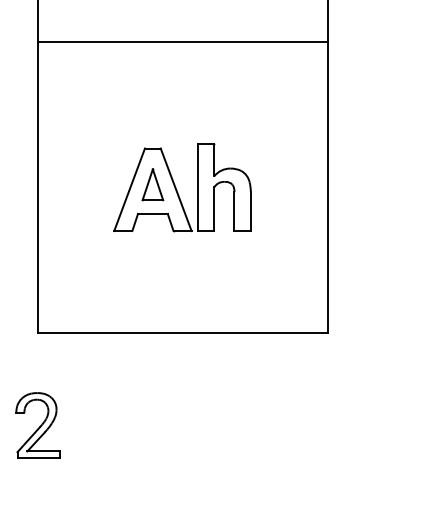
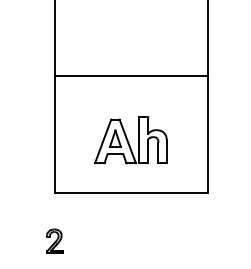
line: (181, 42) -> (130, 75), moved
part: (181, 188) -> (130, 140), moved
part: (37, 425) -> (54, 241), size x0.7

